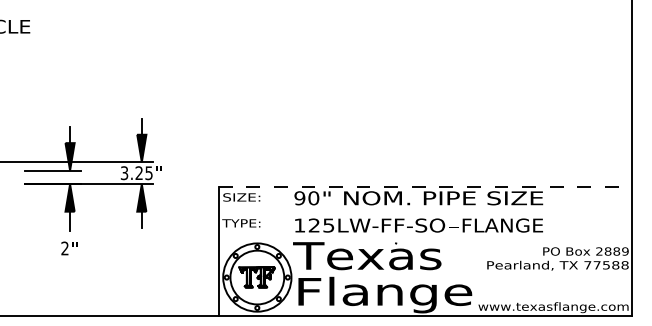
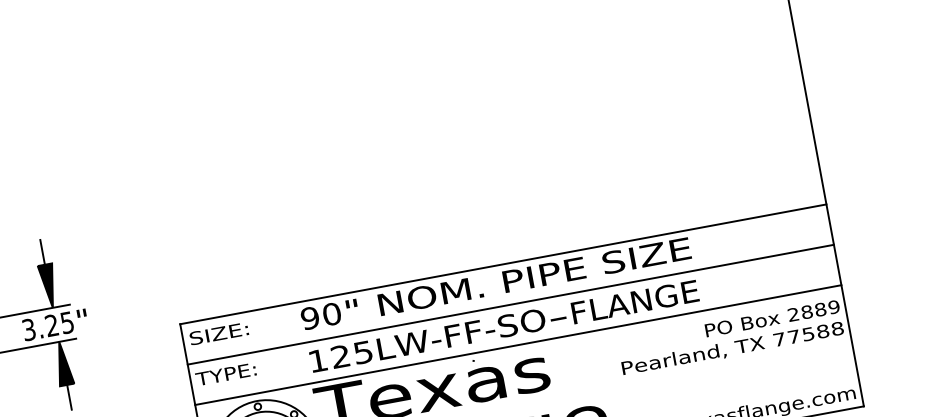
line: (425, 187) -> (503, 265), dashed -> solid
line: (425, 212) -> (510, 304), added
line: (425, 238) -> (518, 344), added

